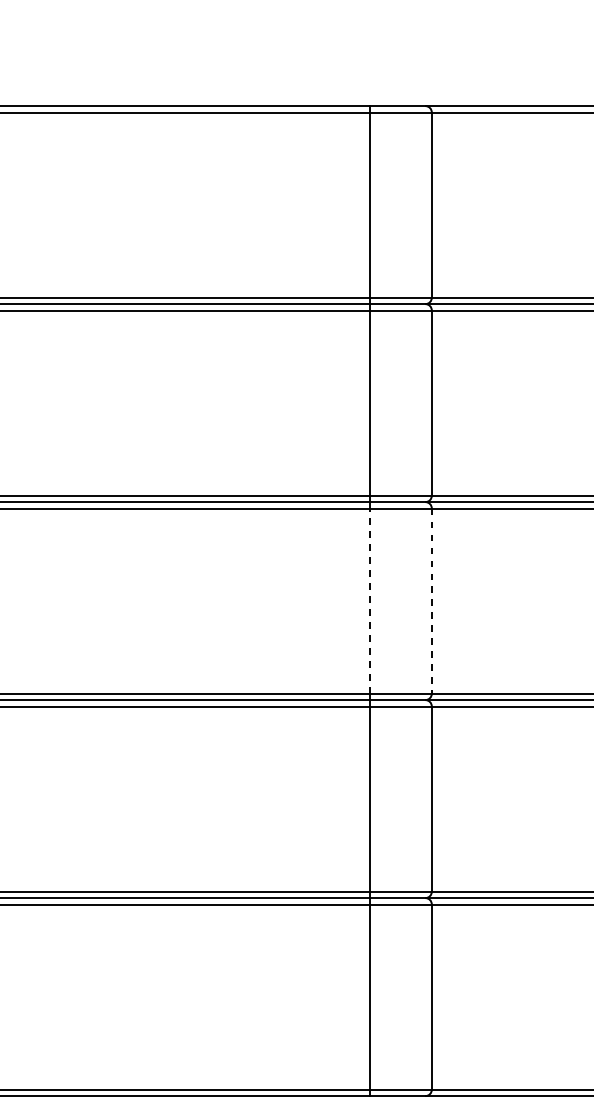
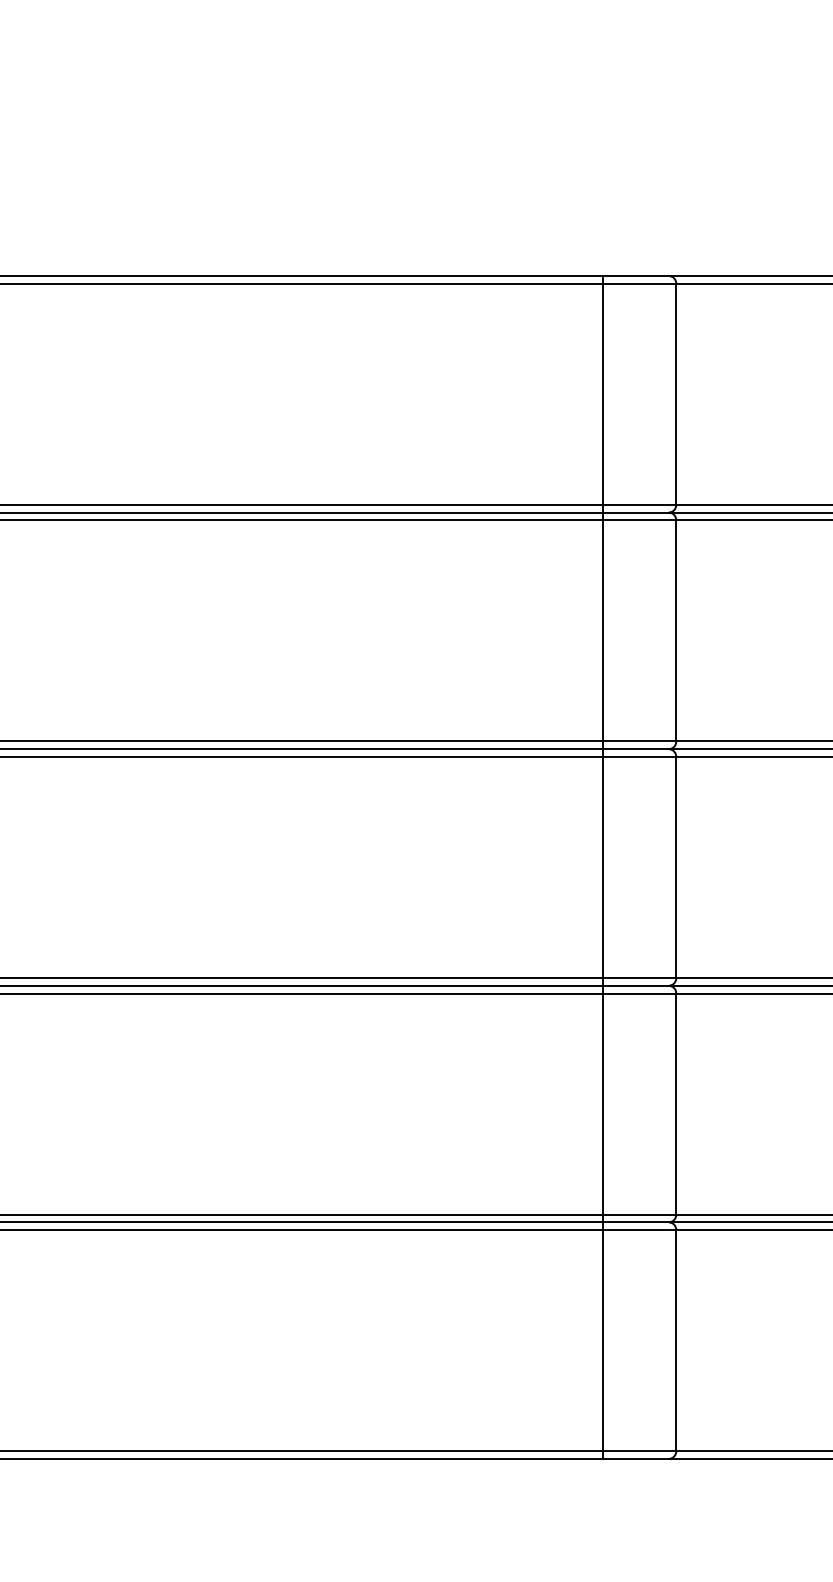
line: (370, 601) -> (602, 867), dashed -> solid
line: (432, 601) -> (676, 867), dashed -> solid

